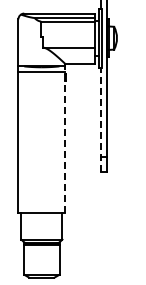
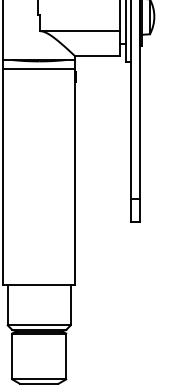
line: (101, 119) -> (130, 141), dashed -> solid
line: (65, 138) -> (75, 170), dashed -> solid

